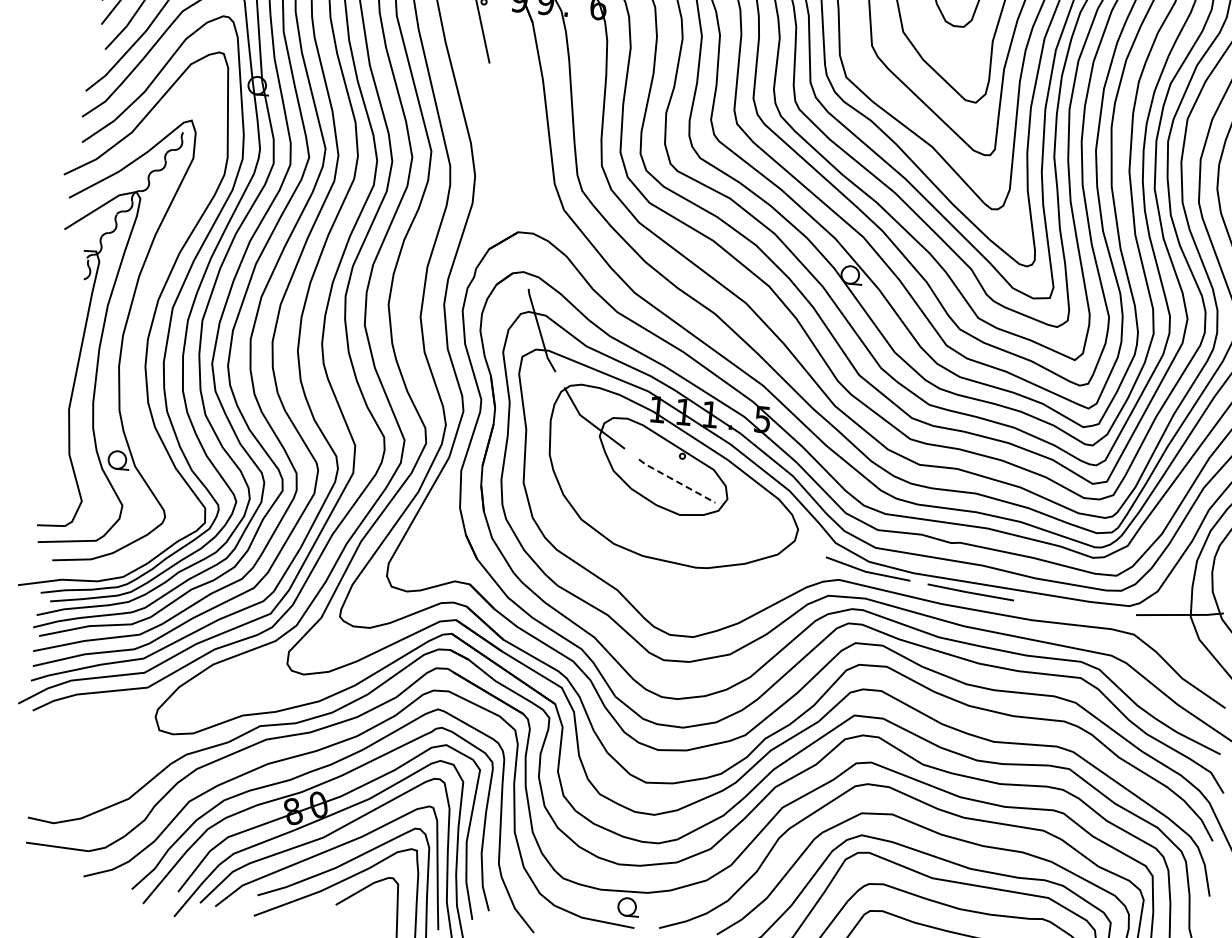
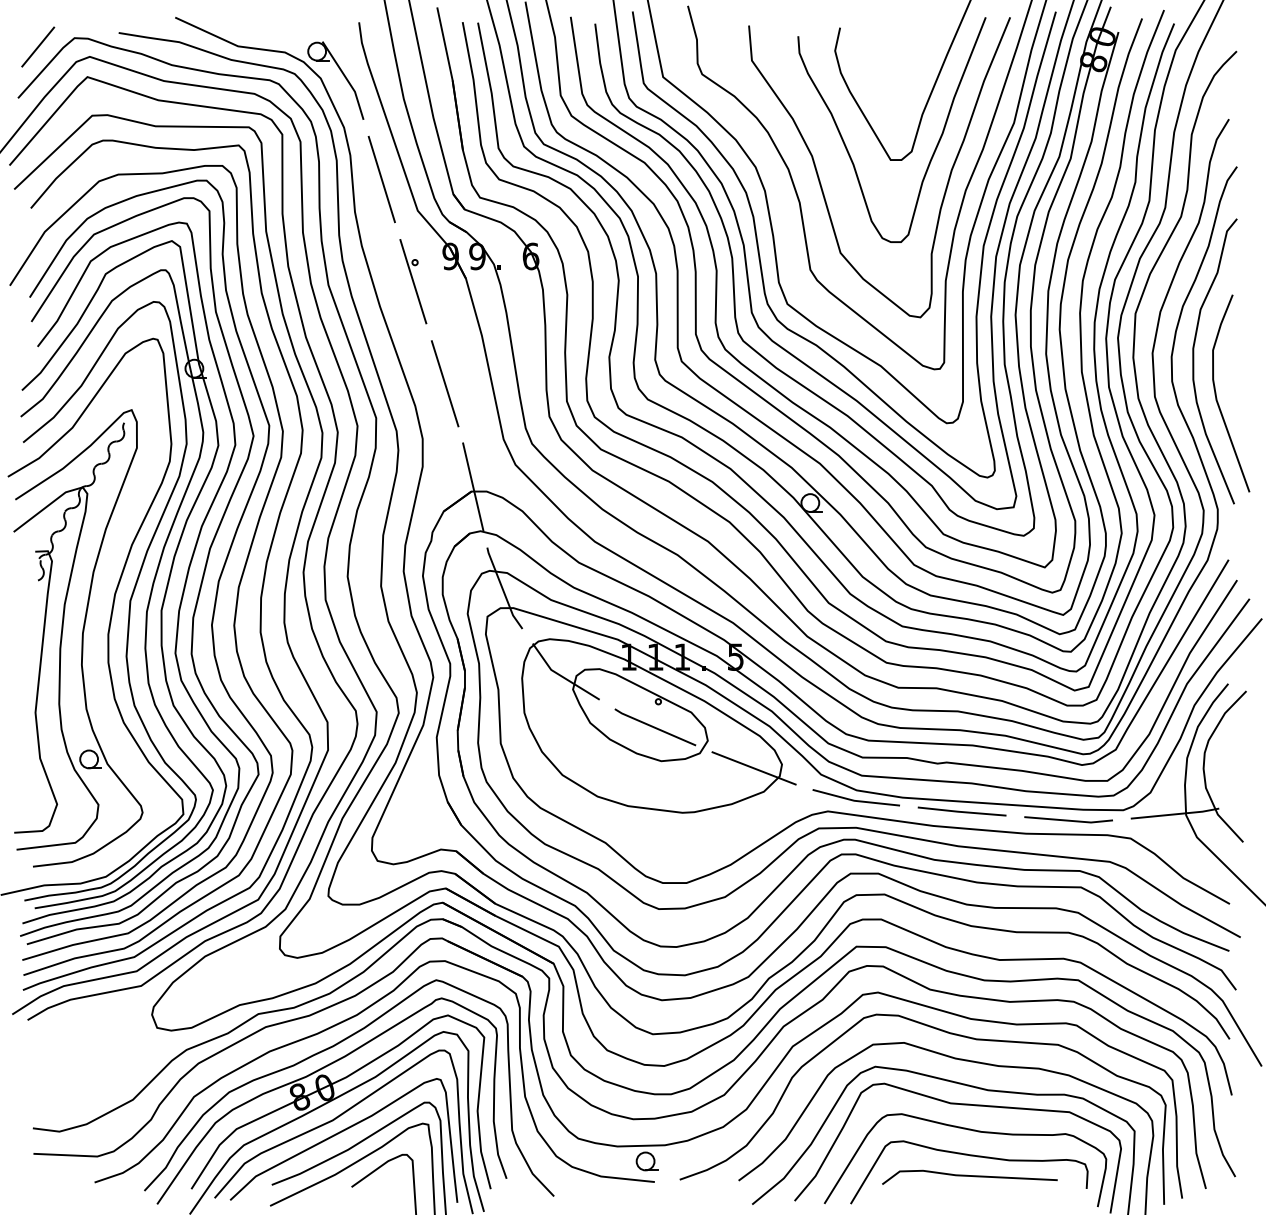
line: (501, 123) -> (444, 383), added
line: (520, 227) -> (473, 486), added
line: (676, 481) -> (654, 727), dashed -> solid
line: (769, 530) -> (753, 768), added
line: (1074, 610) -> (1068, 819), added

